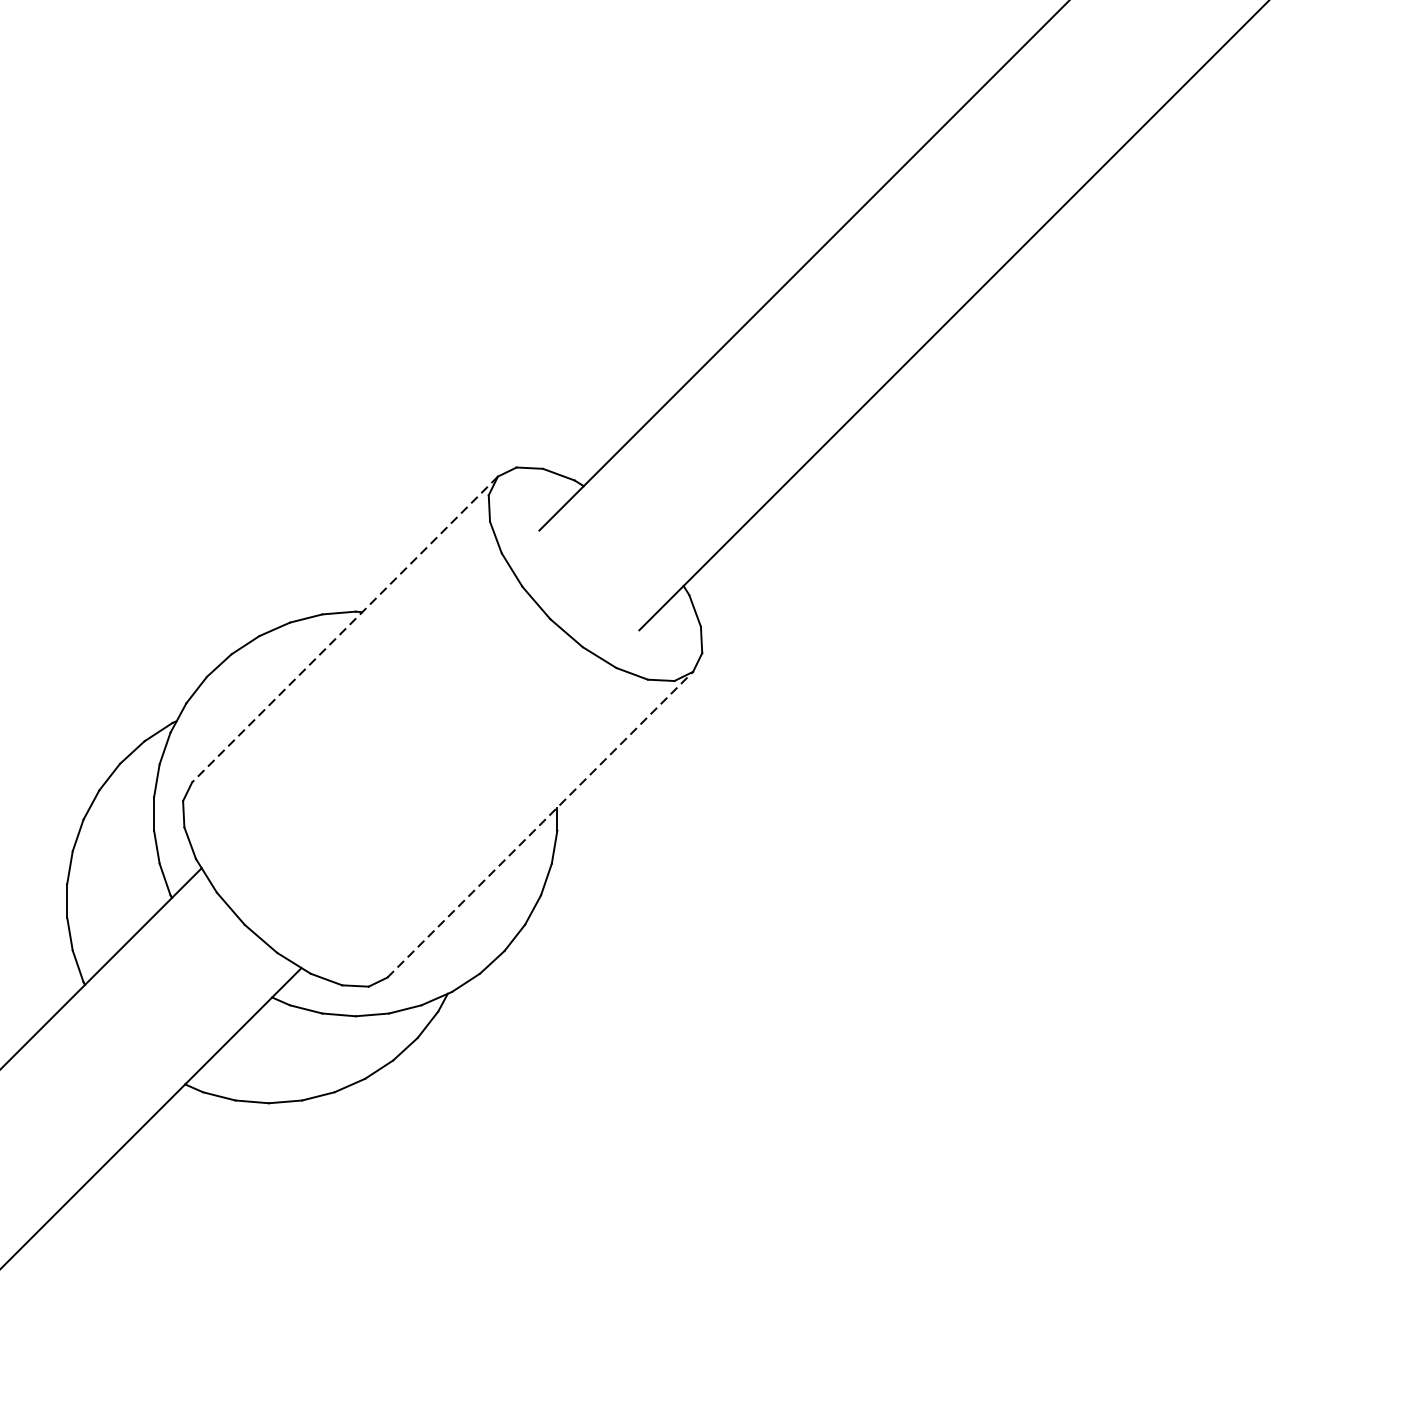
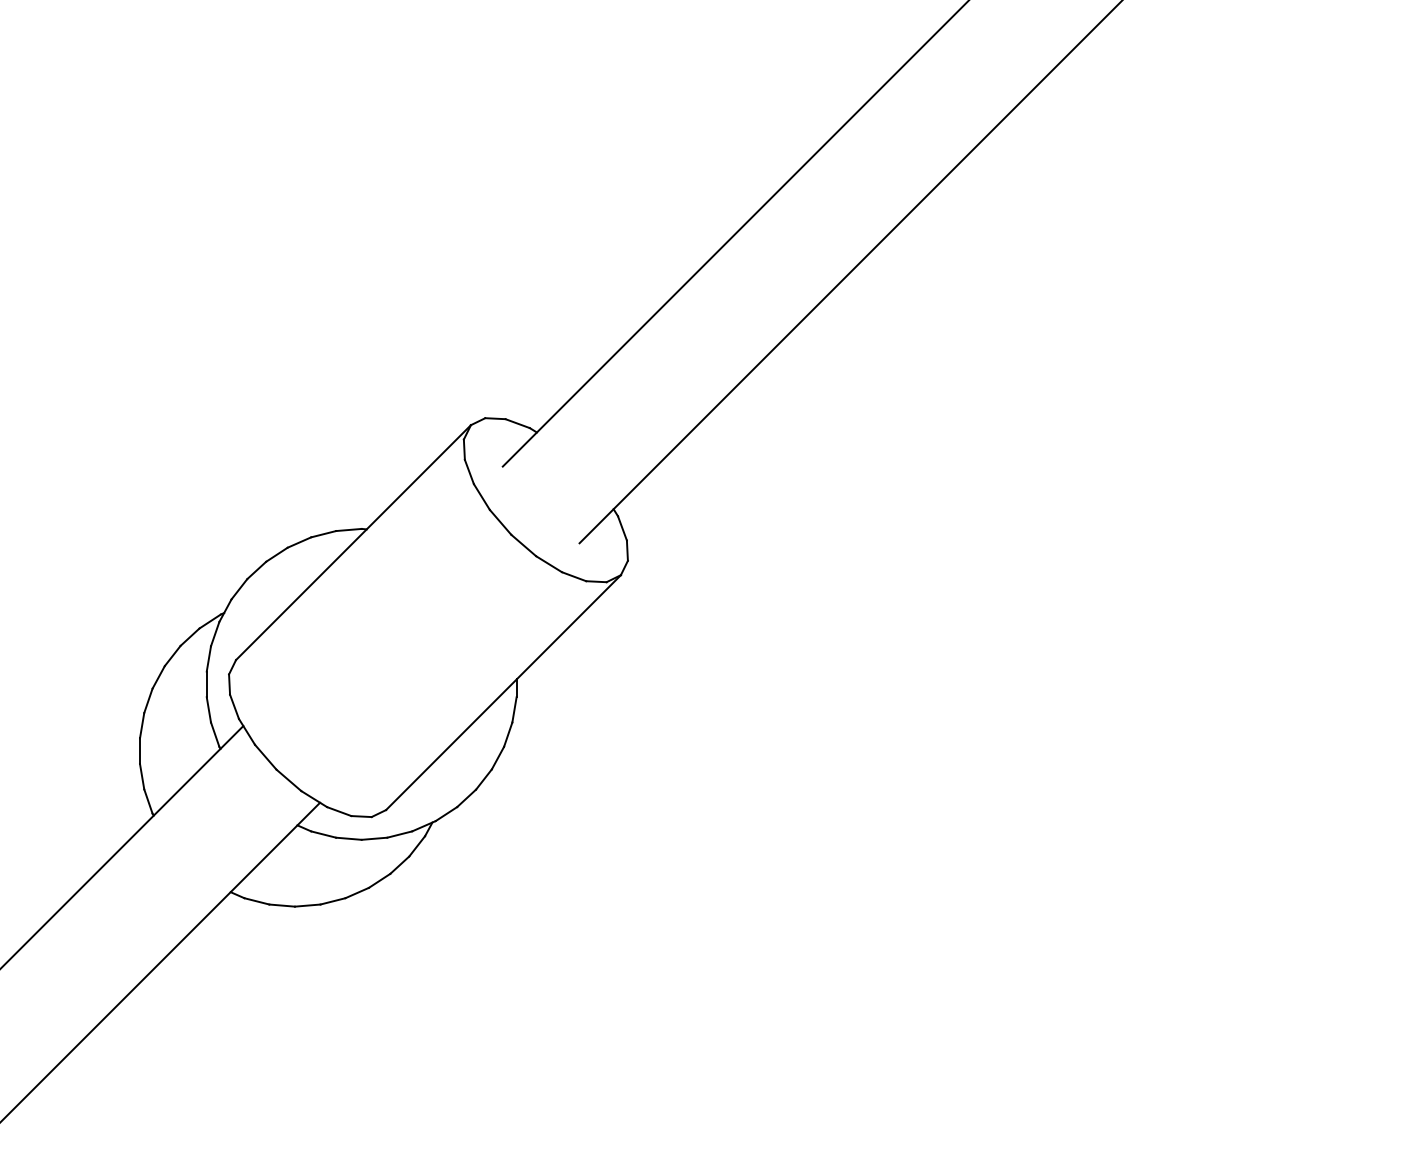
line: (345, 629) -> (353, 542), dashed -> solid
line: (540, 824) -> (503, 692), dashed -> solid

